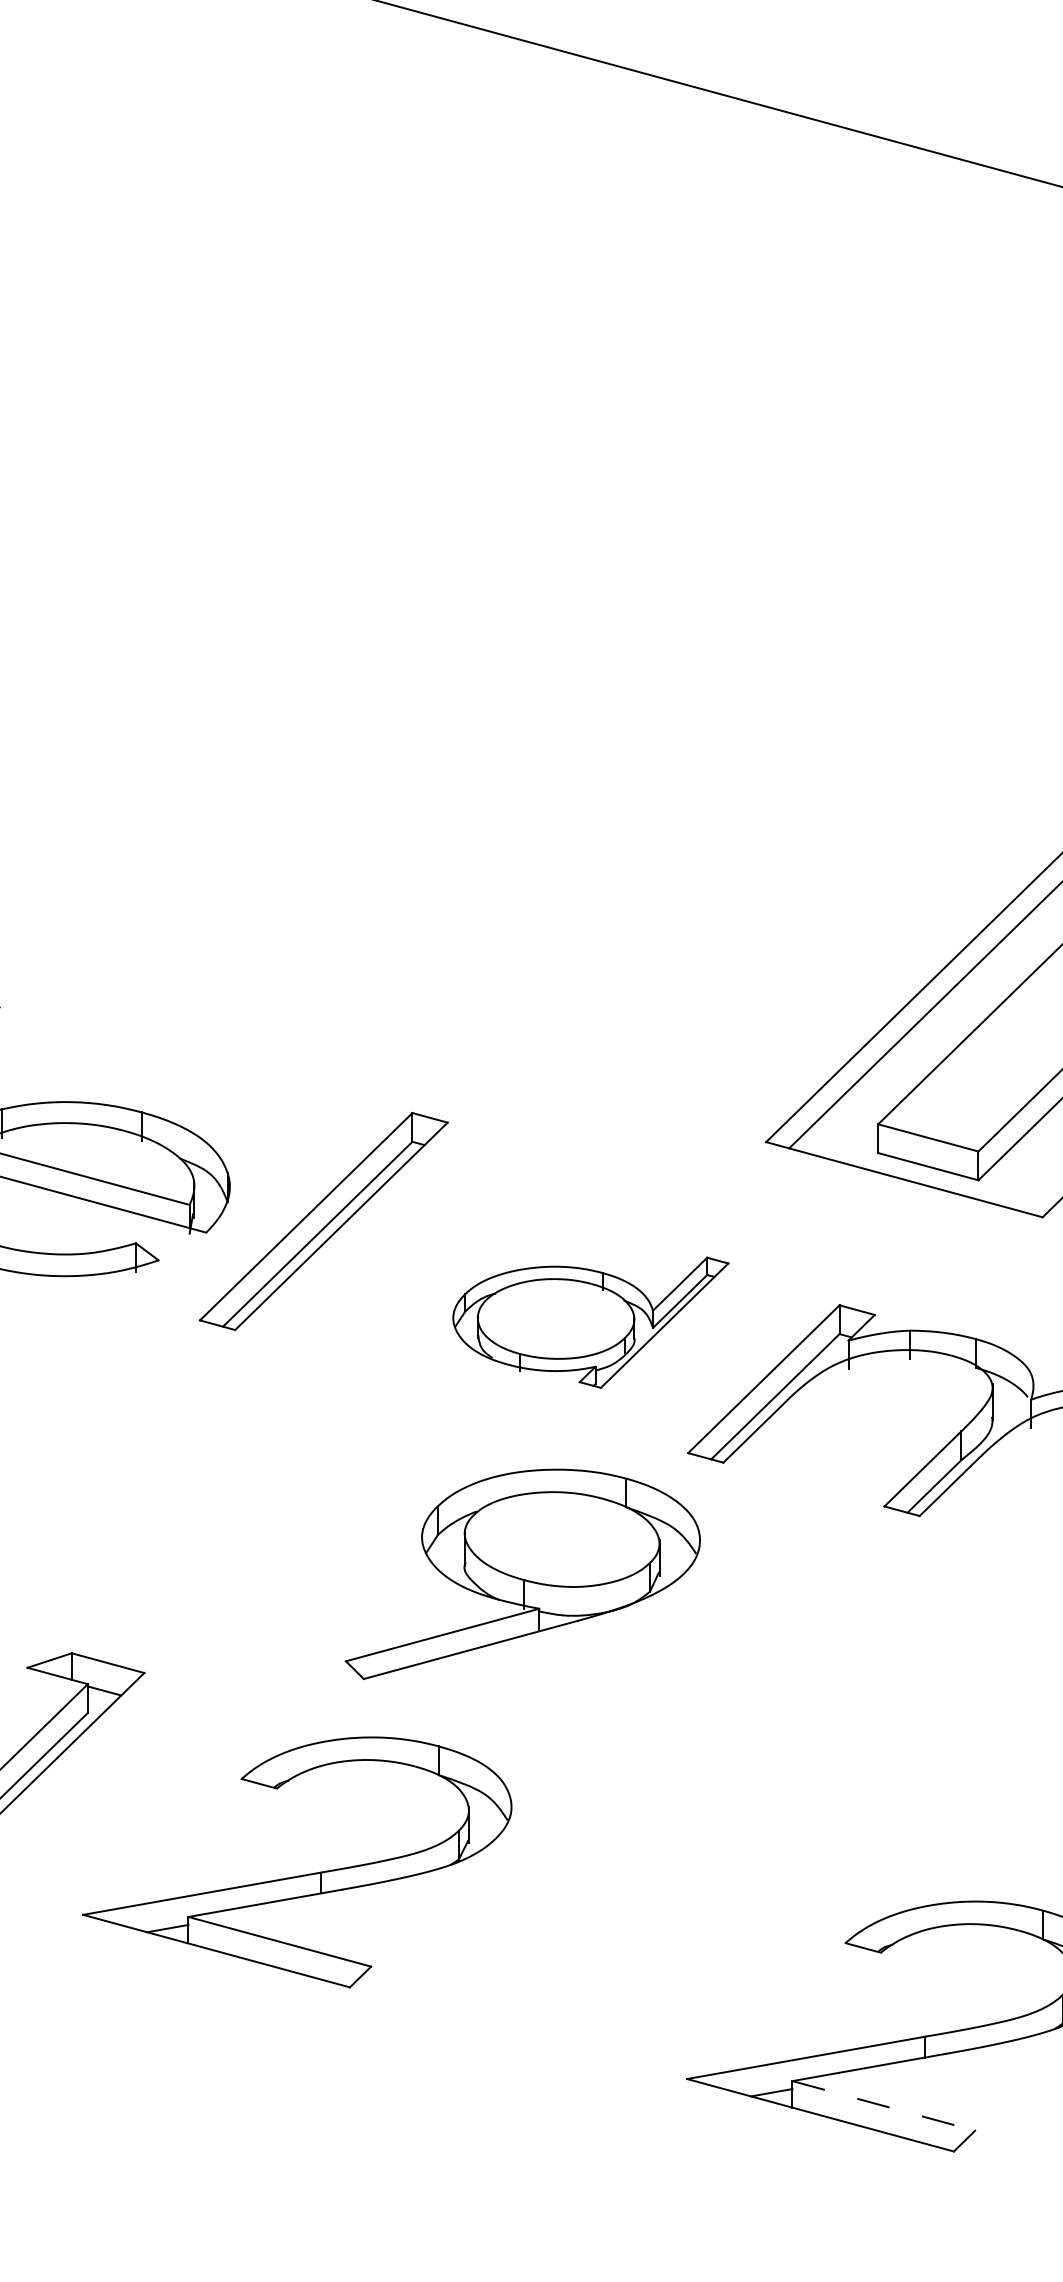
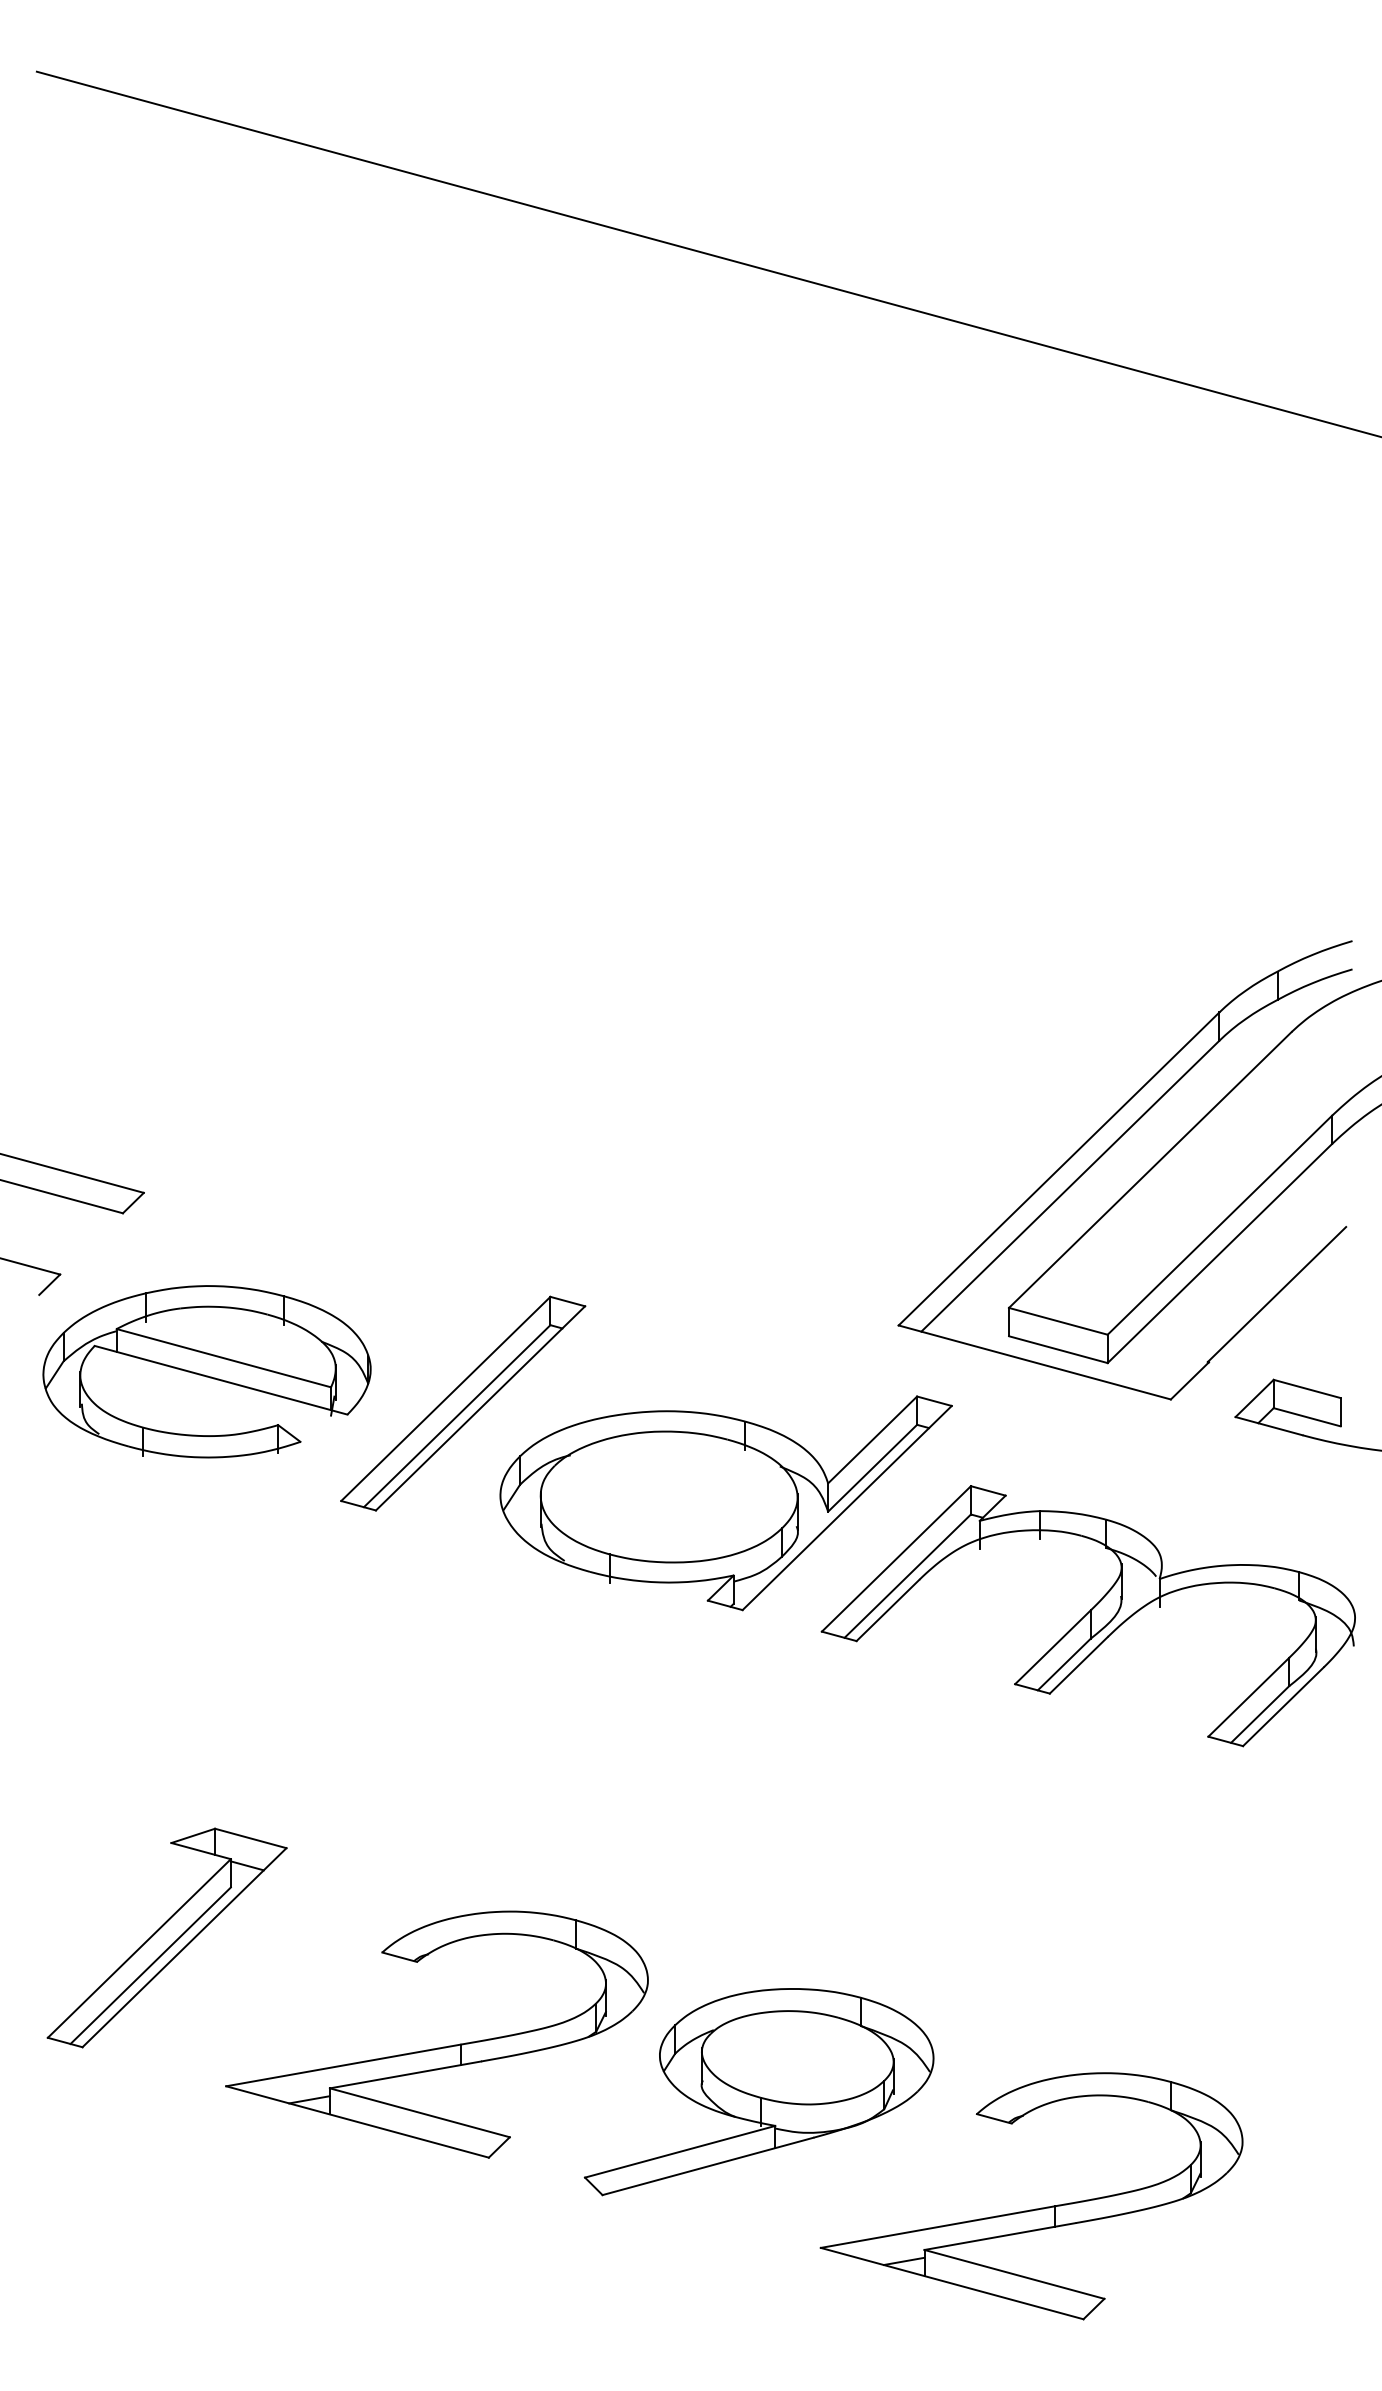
part: (590, 1322) -> (725, 1503), size x1.67
part: (522, 1574) -> (758, 2092), moved
line: (883, 2106) -> (1014, 2274), dashed -> solid

